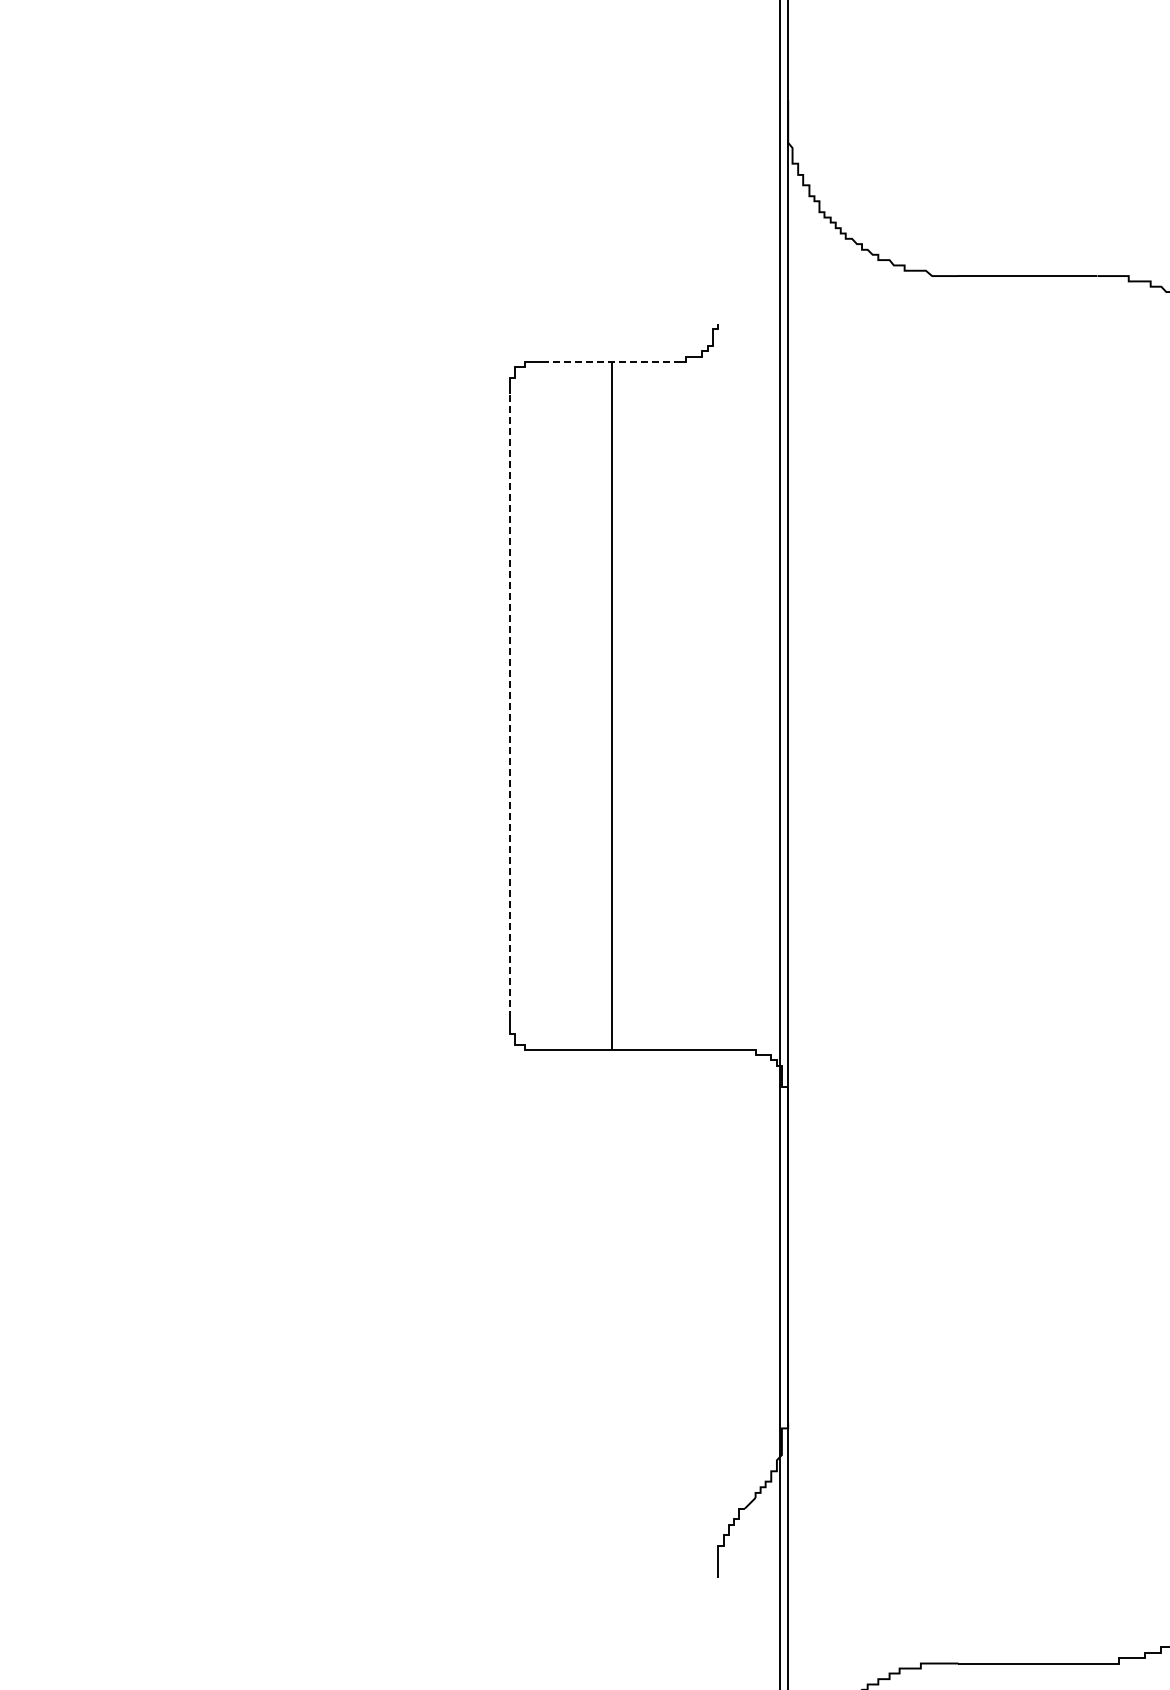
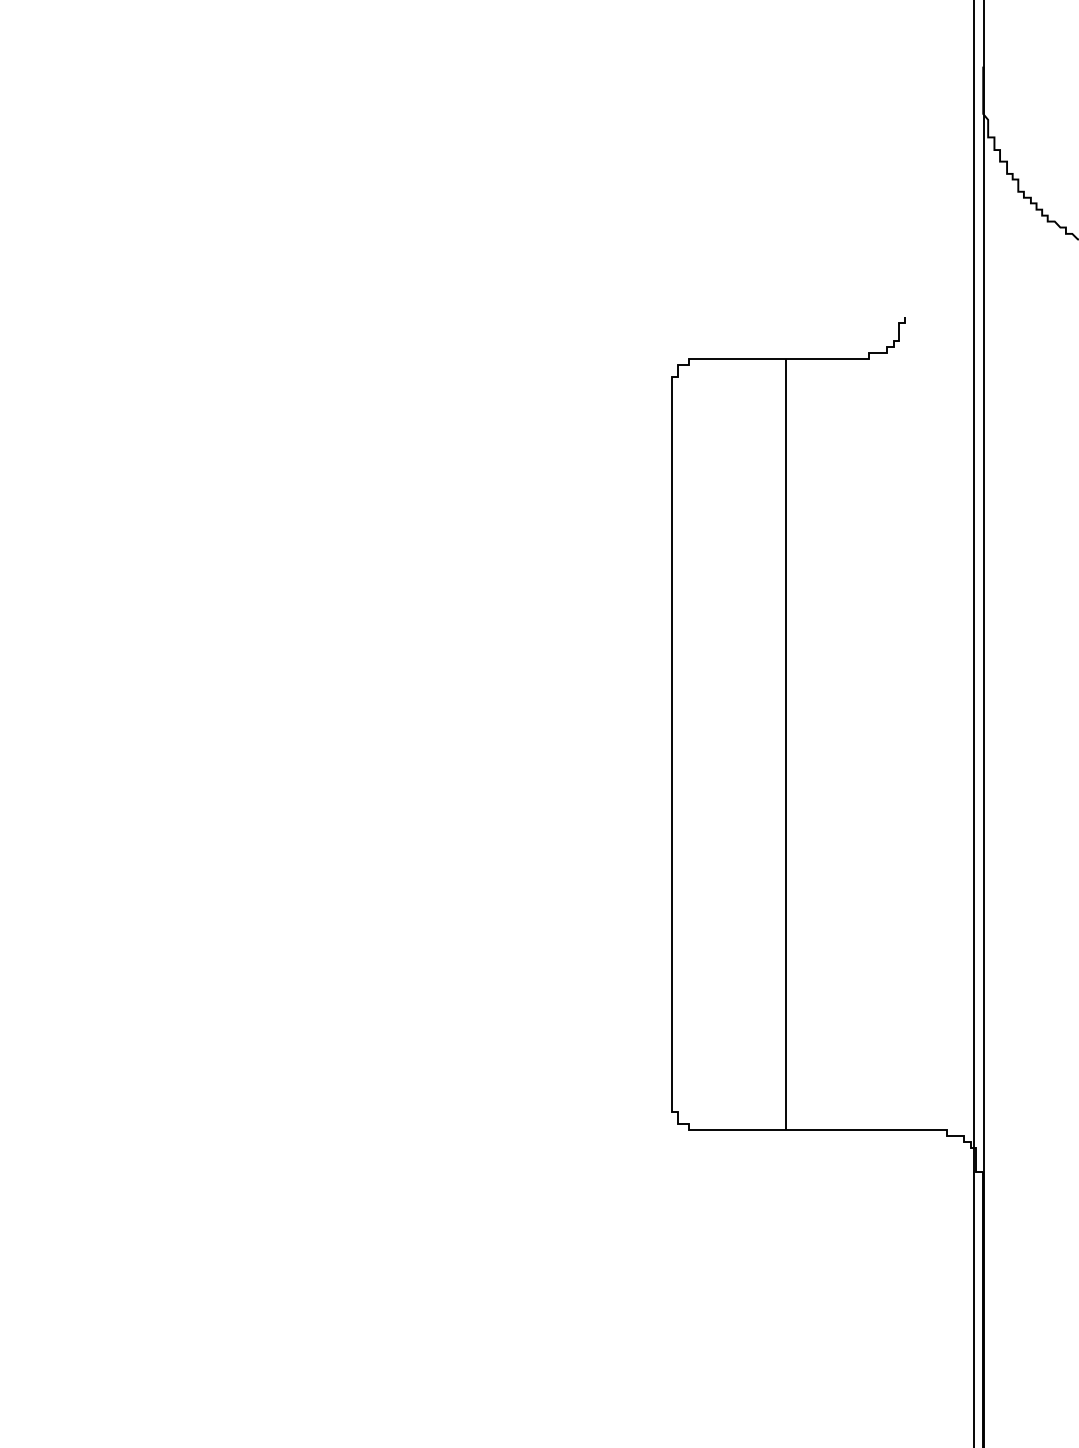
line: (611, 361) -> (785, 358), dashed -> solid
line: (510, 705) -> (672, 744), dashed -> solid

